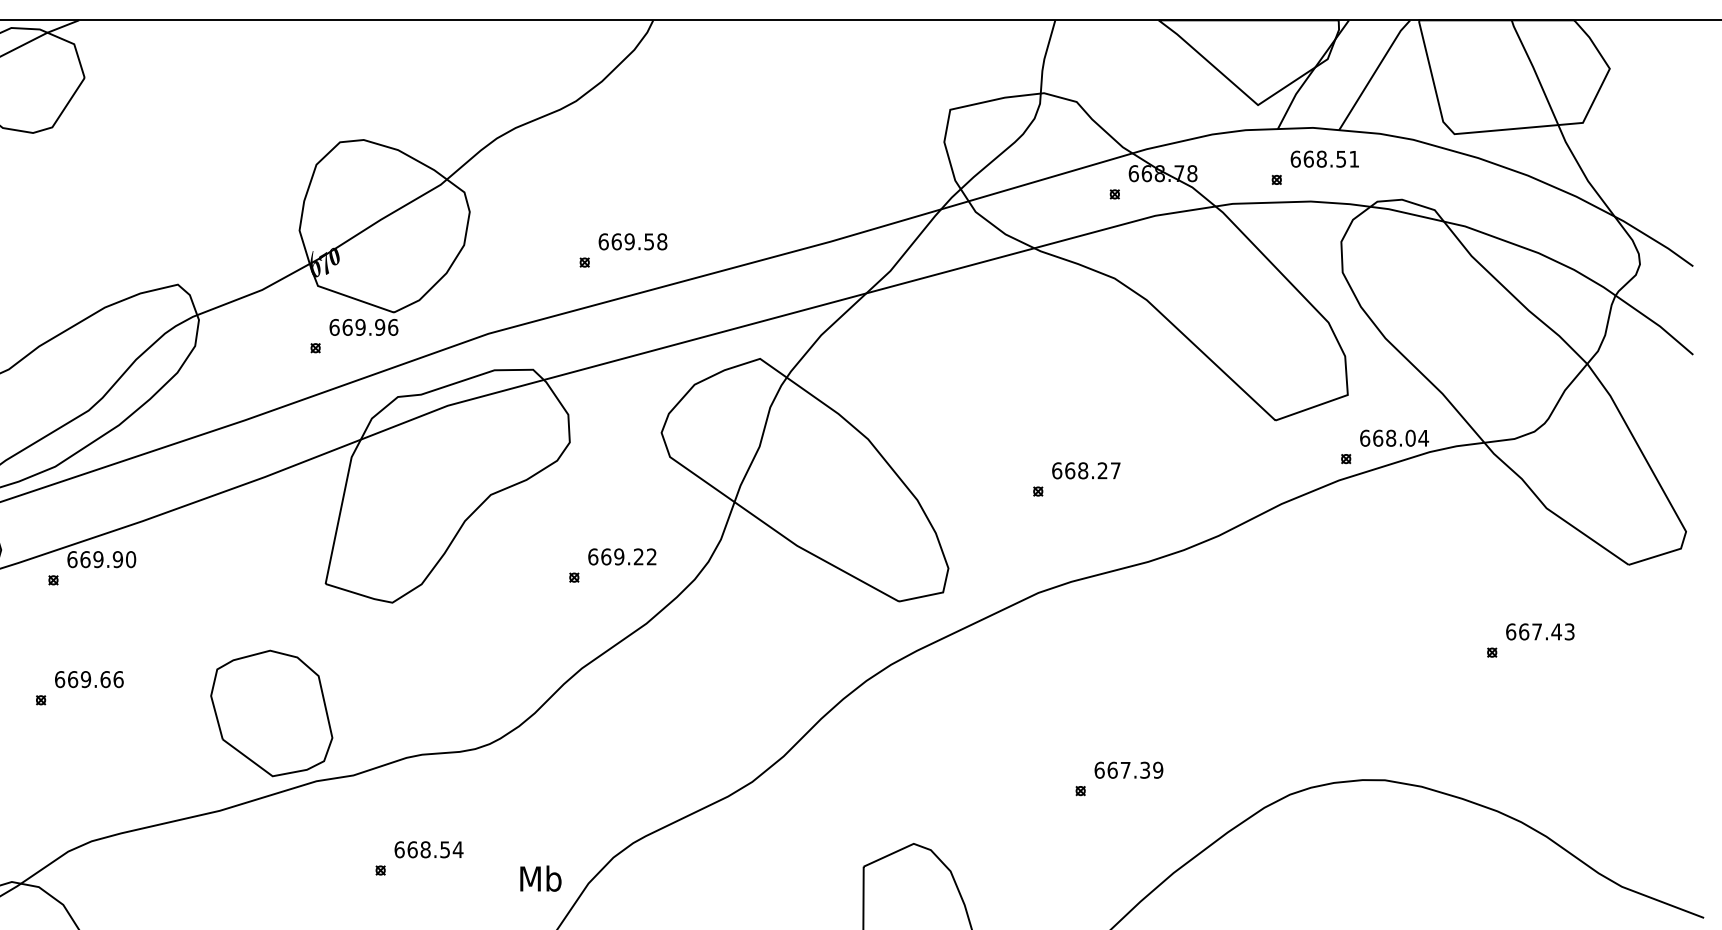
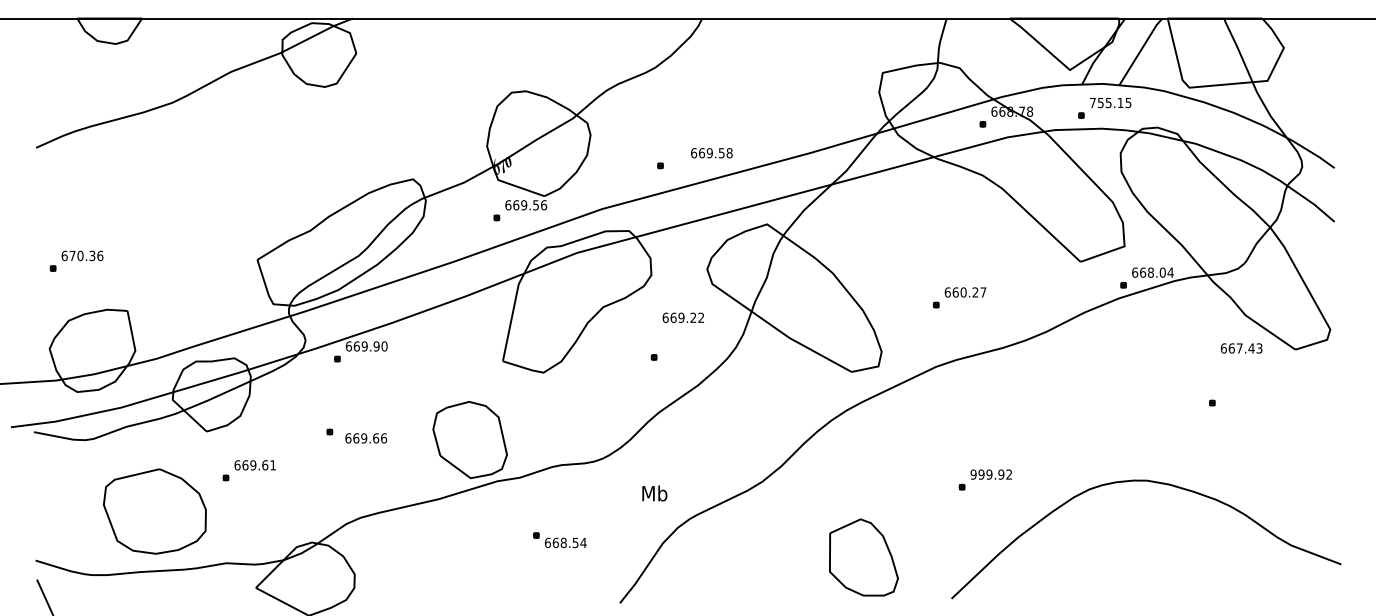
text: (1324, 158) -> (1110, 102), 668.51 -> 755.15
text: (632, 242) -> (711, 153), moved
text: (380, 327) -> (536, 205), 669.96 -> 669.56
text: (1082, 470) -> (963, 292), 668.27 -> 660.27
text: (620, 556) -> (682, 317), moved
text: (1540, 631) -> (1241, 348), moved
text: (89, 679) -> (366, 438), moved
text: (1128, 770) -> (991, 474), 667.39 -> 999.92
text: (428, 849) -> (565, 542), moved
text: (540, 878) -> (654, 493), moved

